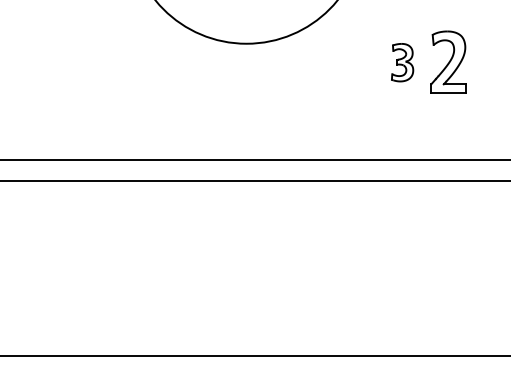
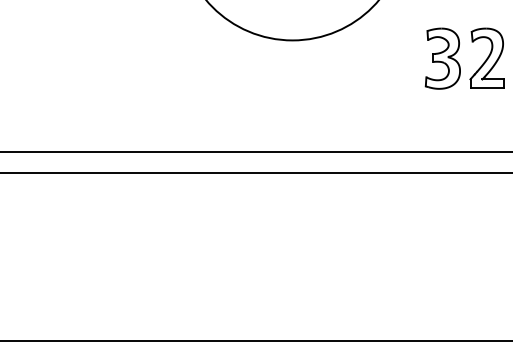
part: (402, 62) -> (442, 58), size x1.67

